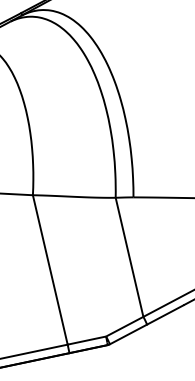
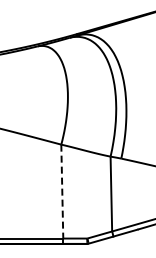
line: (50, 269) -> (62, 191), solid -> dashed

